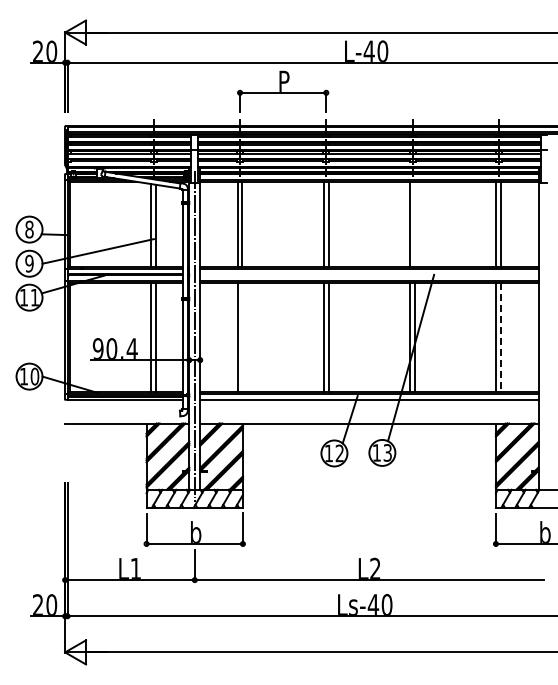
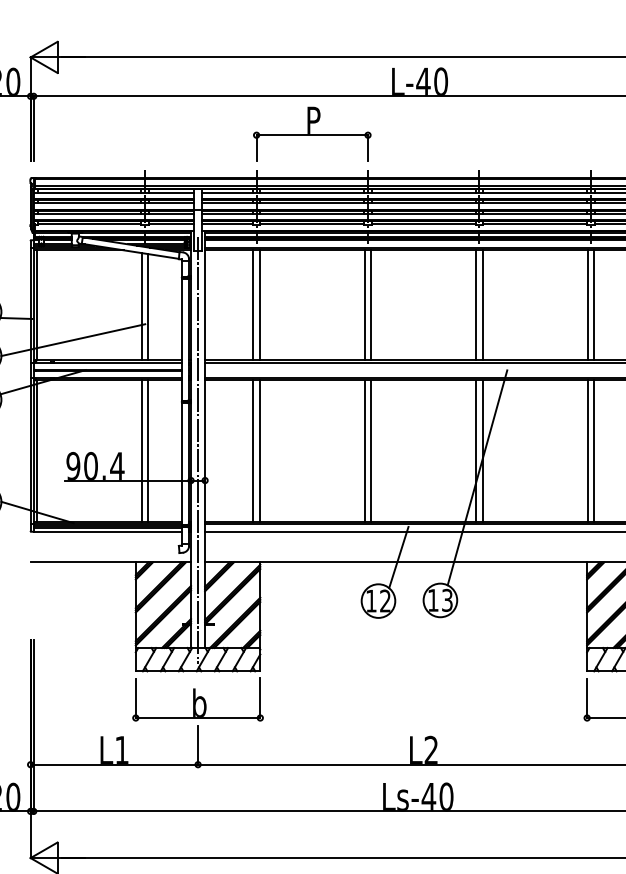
line: (415, 224) -> (483, 305), added
line: (242, 337) -> (259, 451), added
line: (501, 337) -> (594, 451), dashed -> solid

